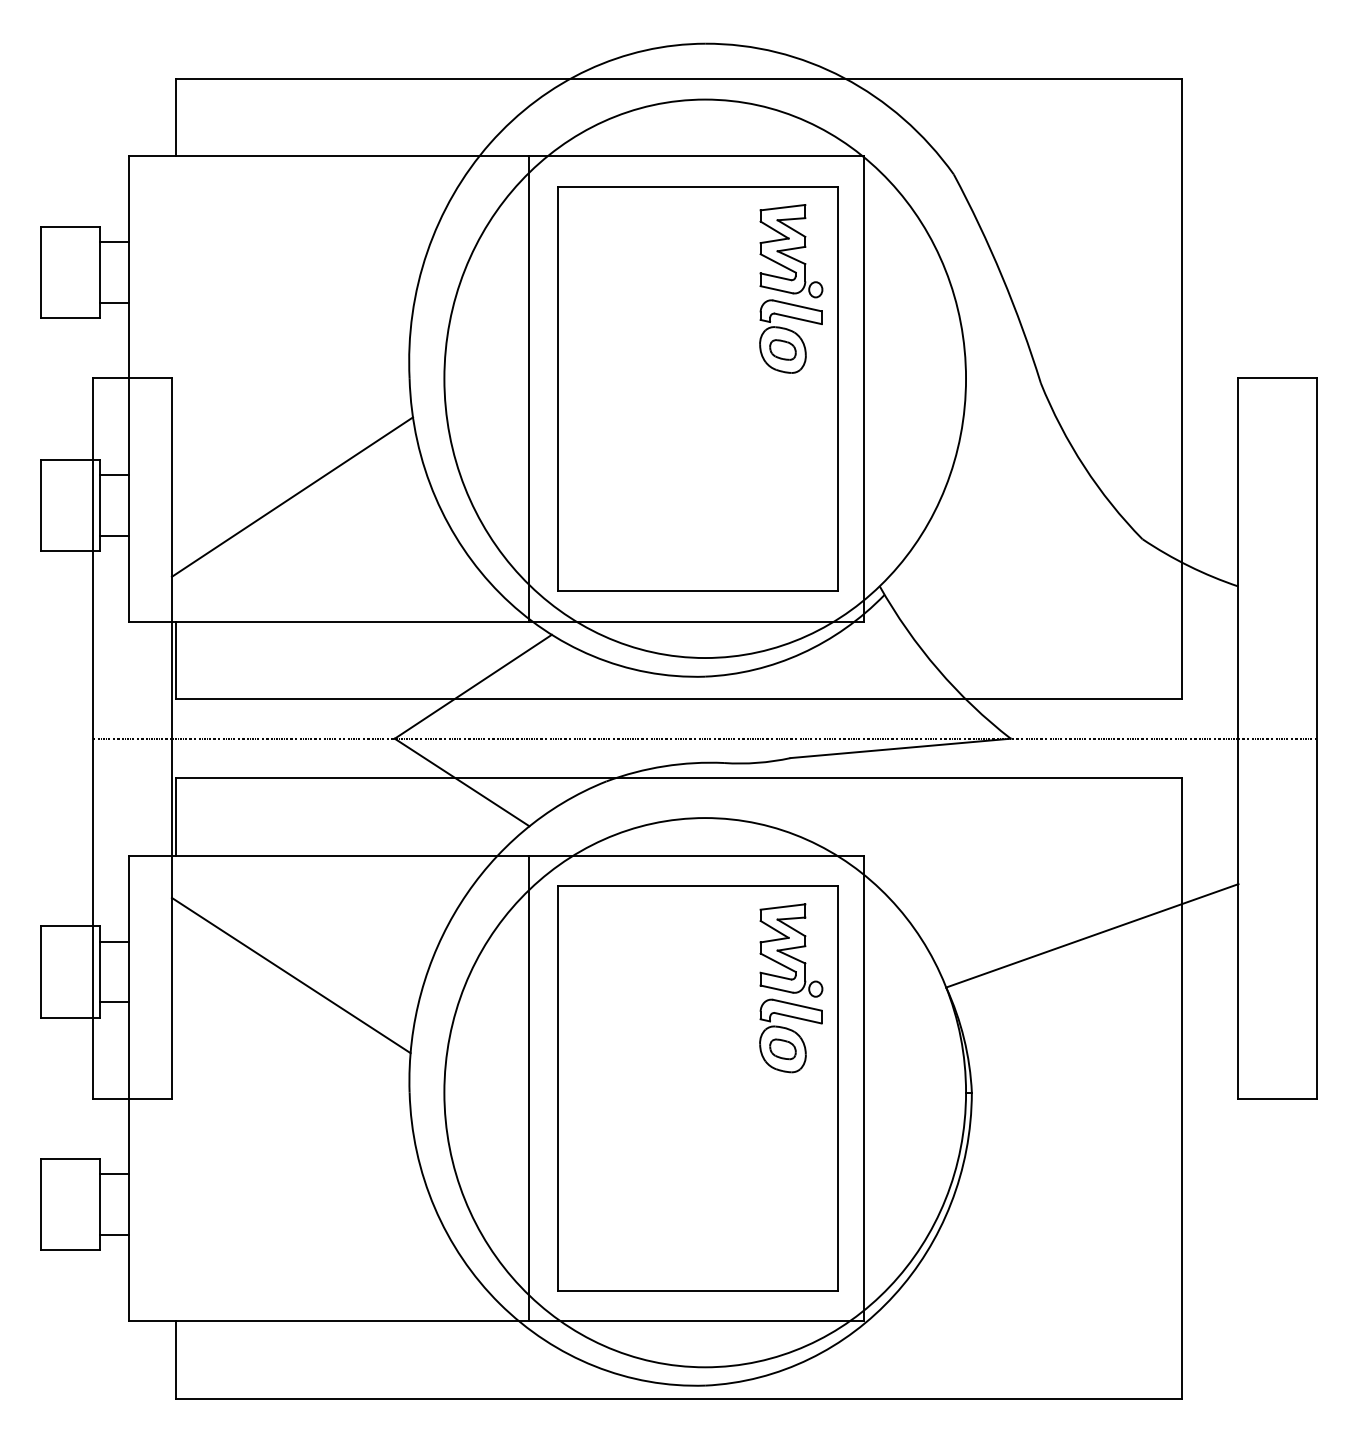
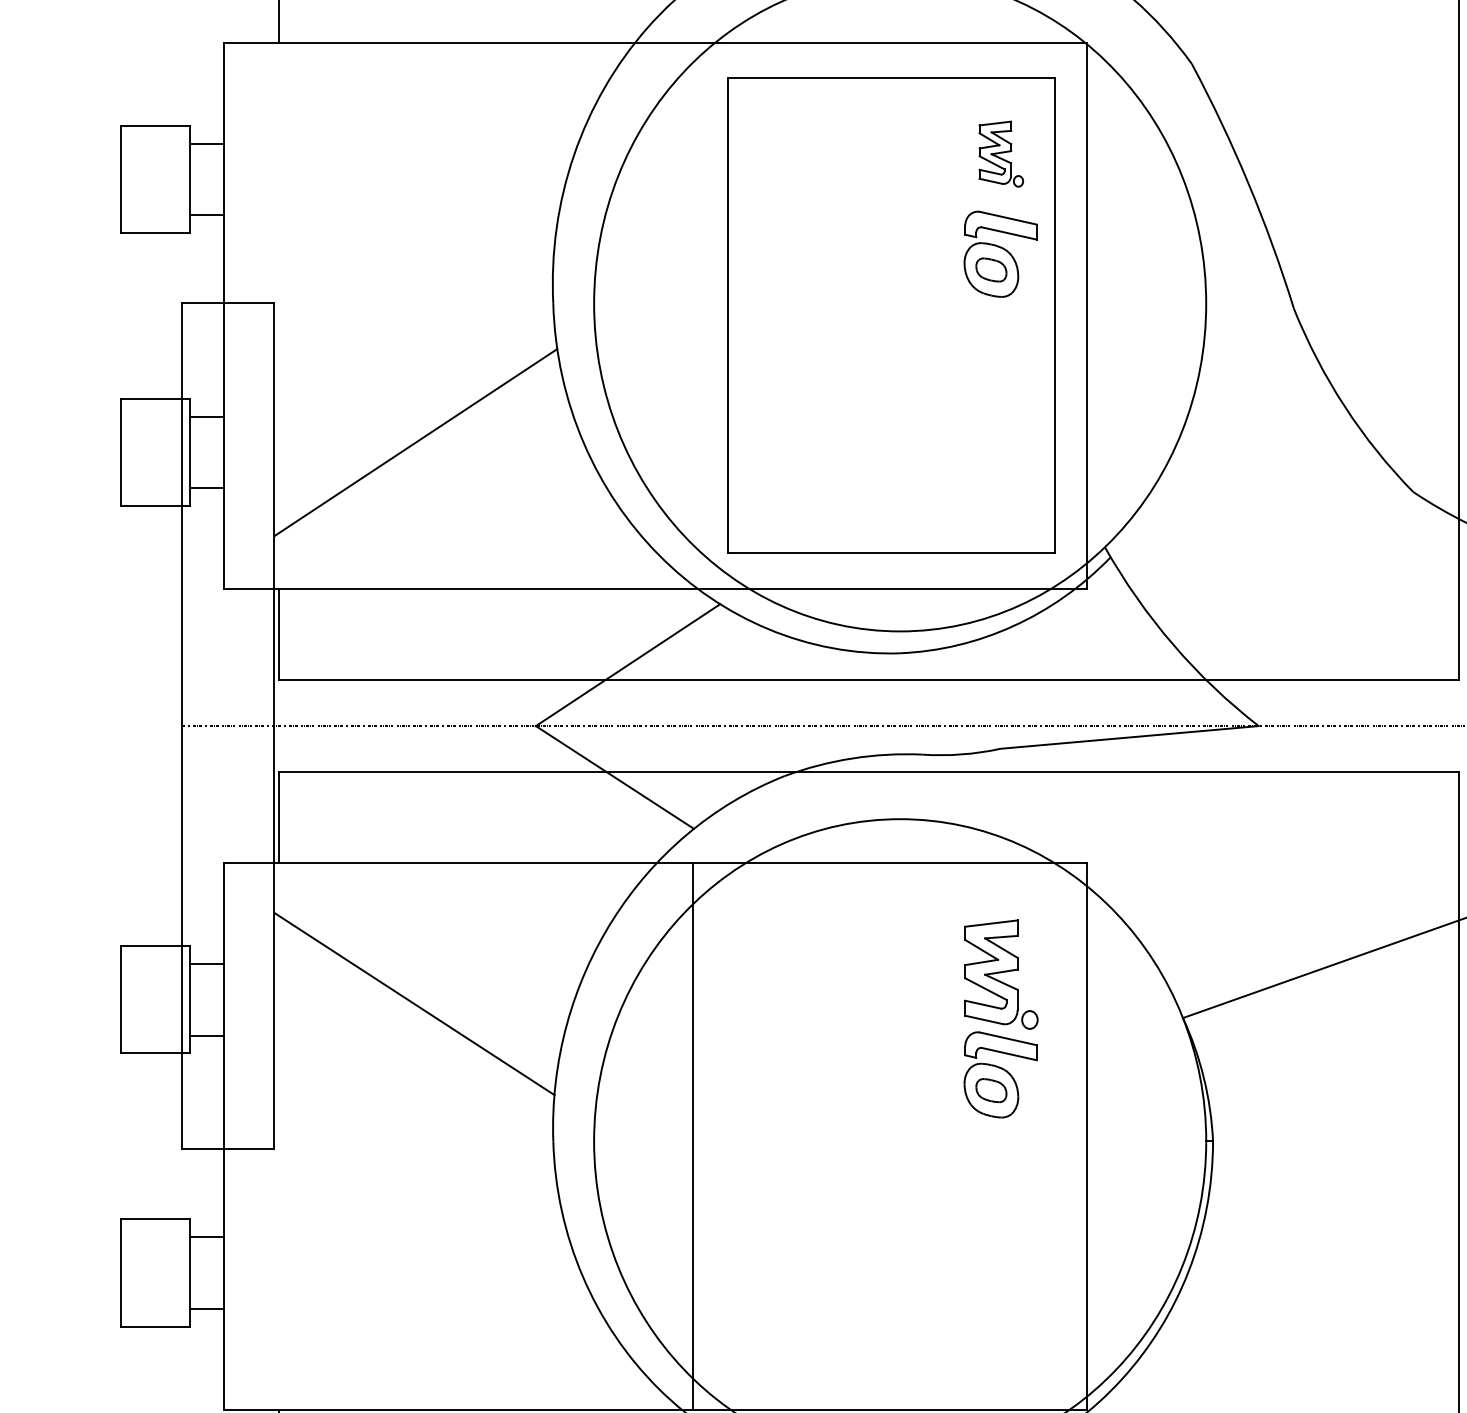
part: (791, 251) -> (1001, 154), size x0.6
line: (528, 388) -> (692, 315), removed
part: (697, 1088) -> (891, 1136), removed

